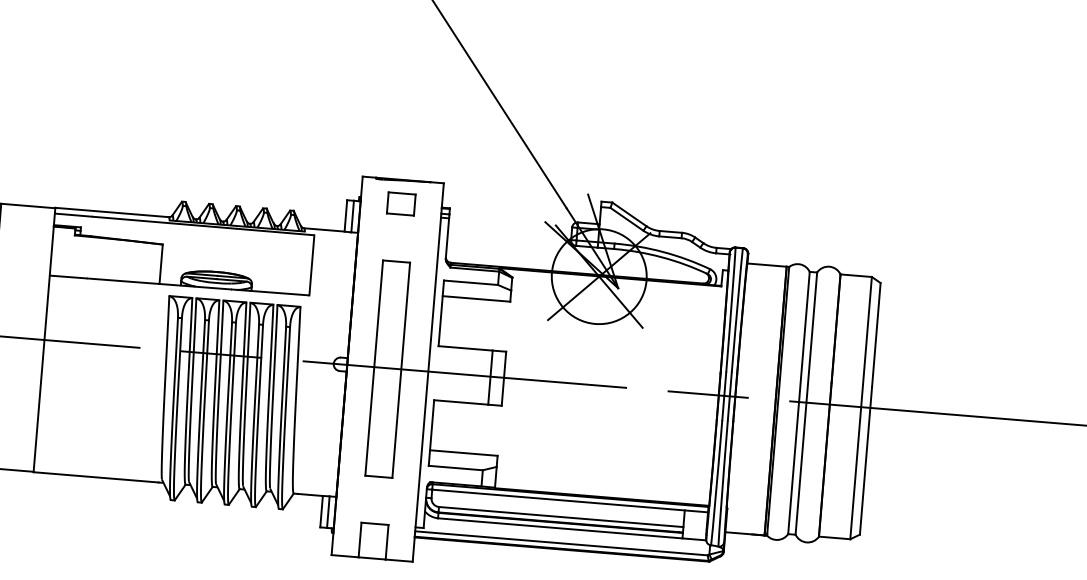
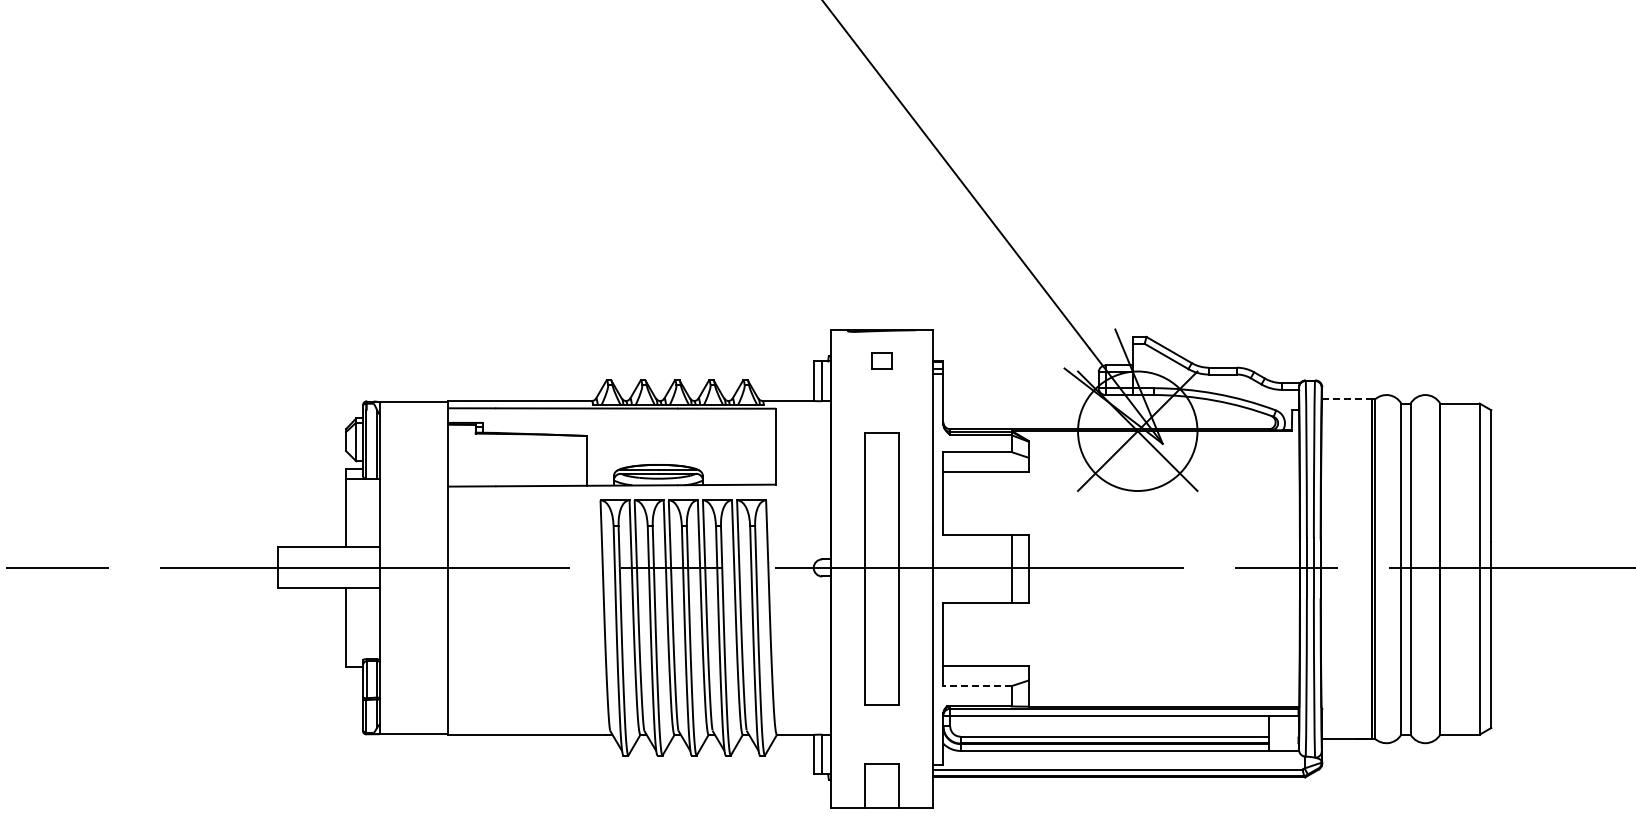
part: (400, 203) -> (881, 360), size x0.6
line: (767, 265) -> (1347, 399), solid -> dashed
line: (455, 468) -> (977, 686), solid -> dashed

